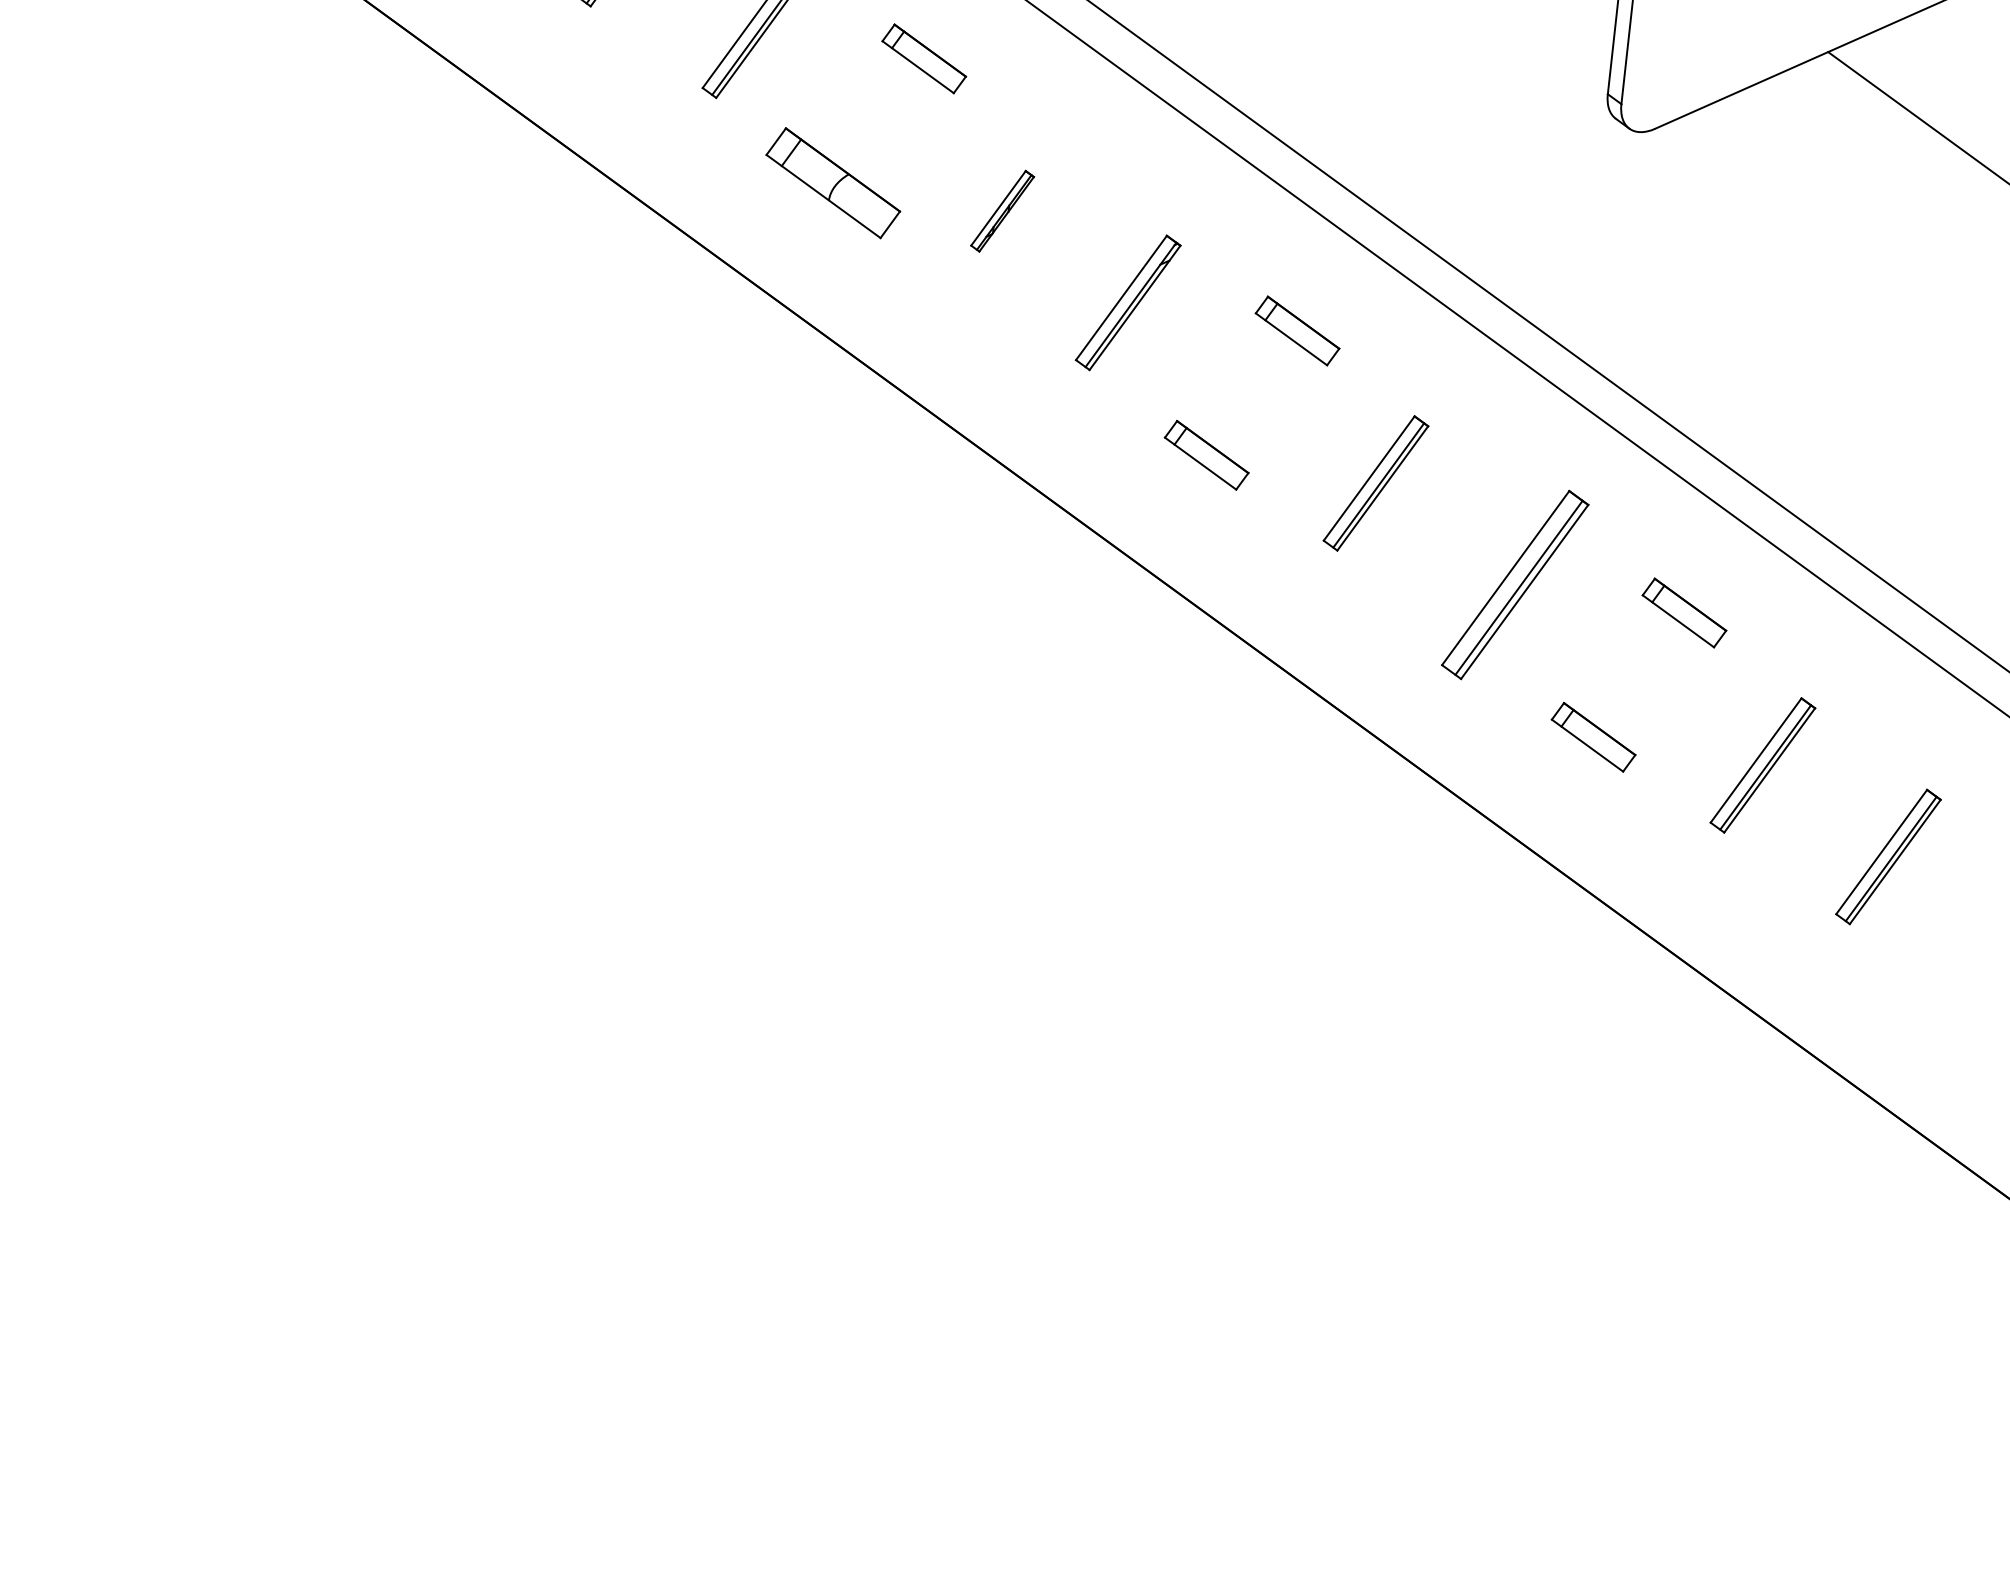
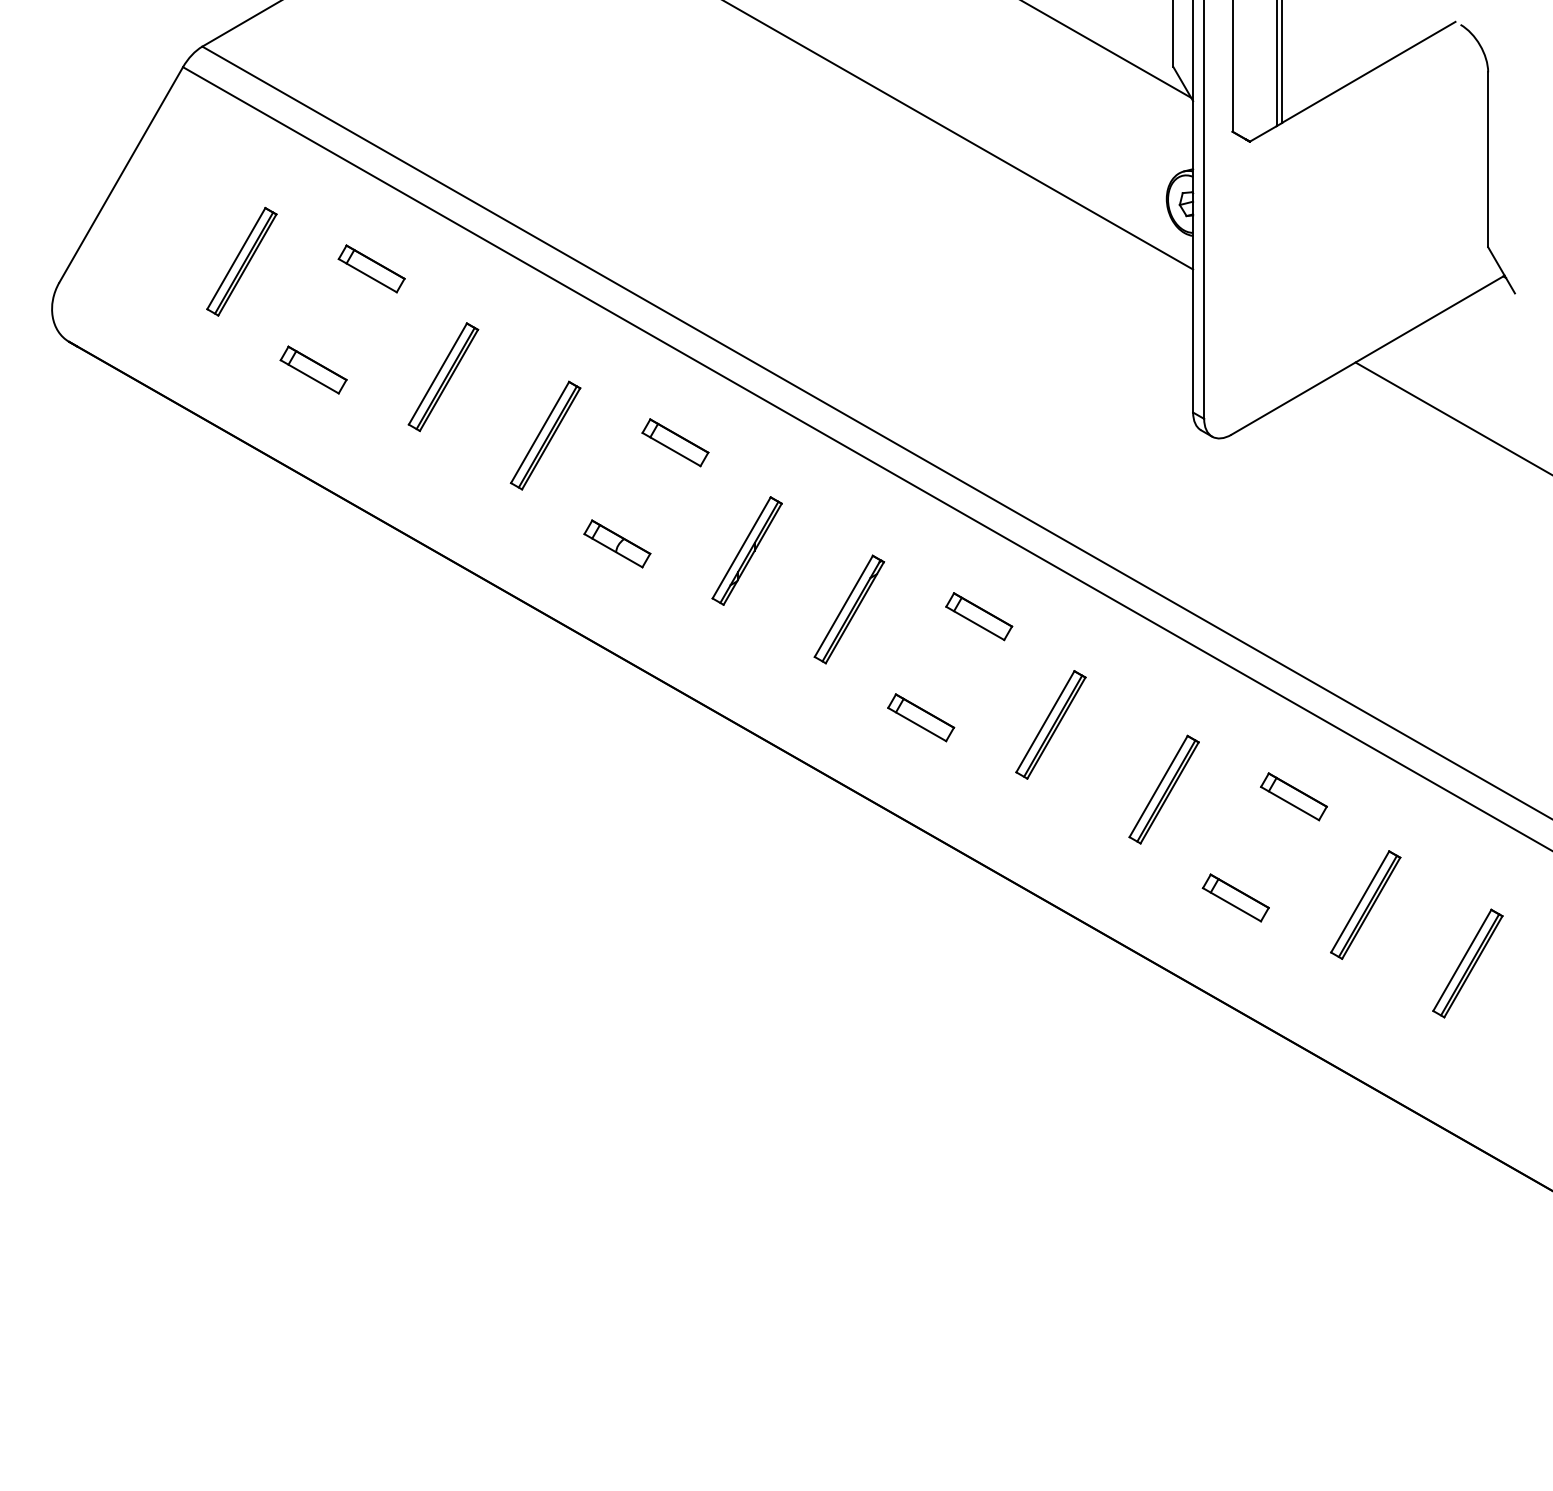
part: (833, 182) -> (617, 543), size x0.62
part: (1001, 210) -> (746, 550), size x1.67
part: (1514, 584) -> (1163, 789), size x0.71

